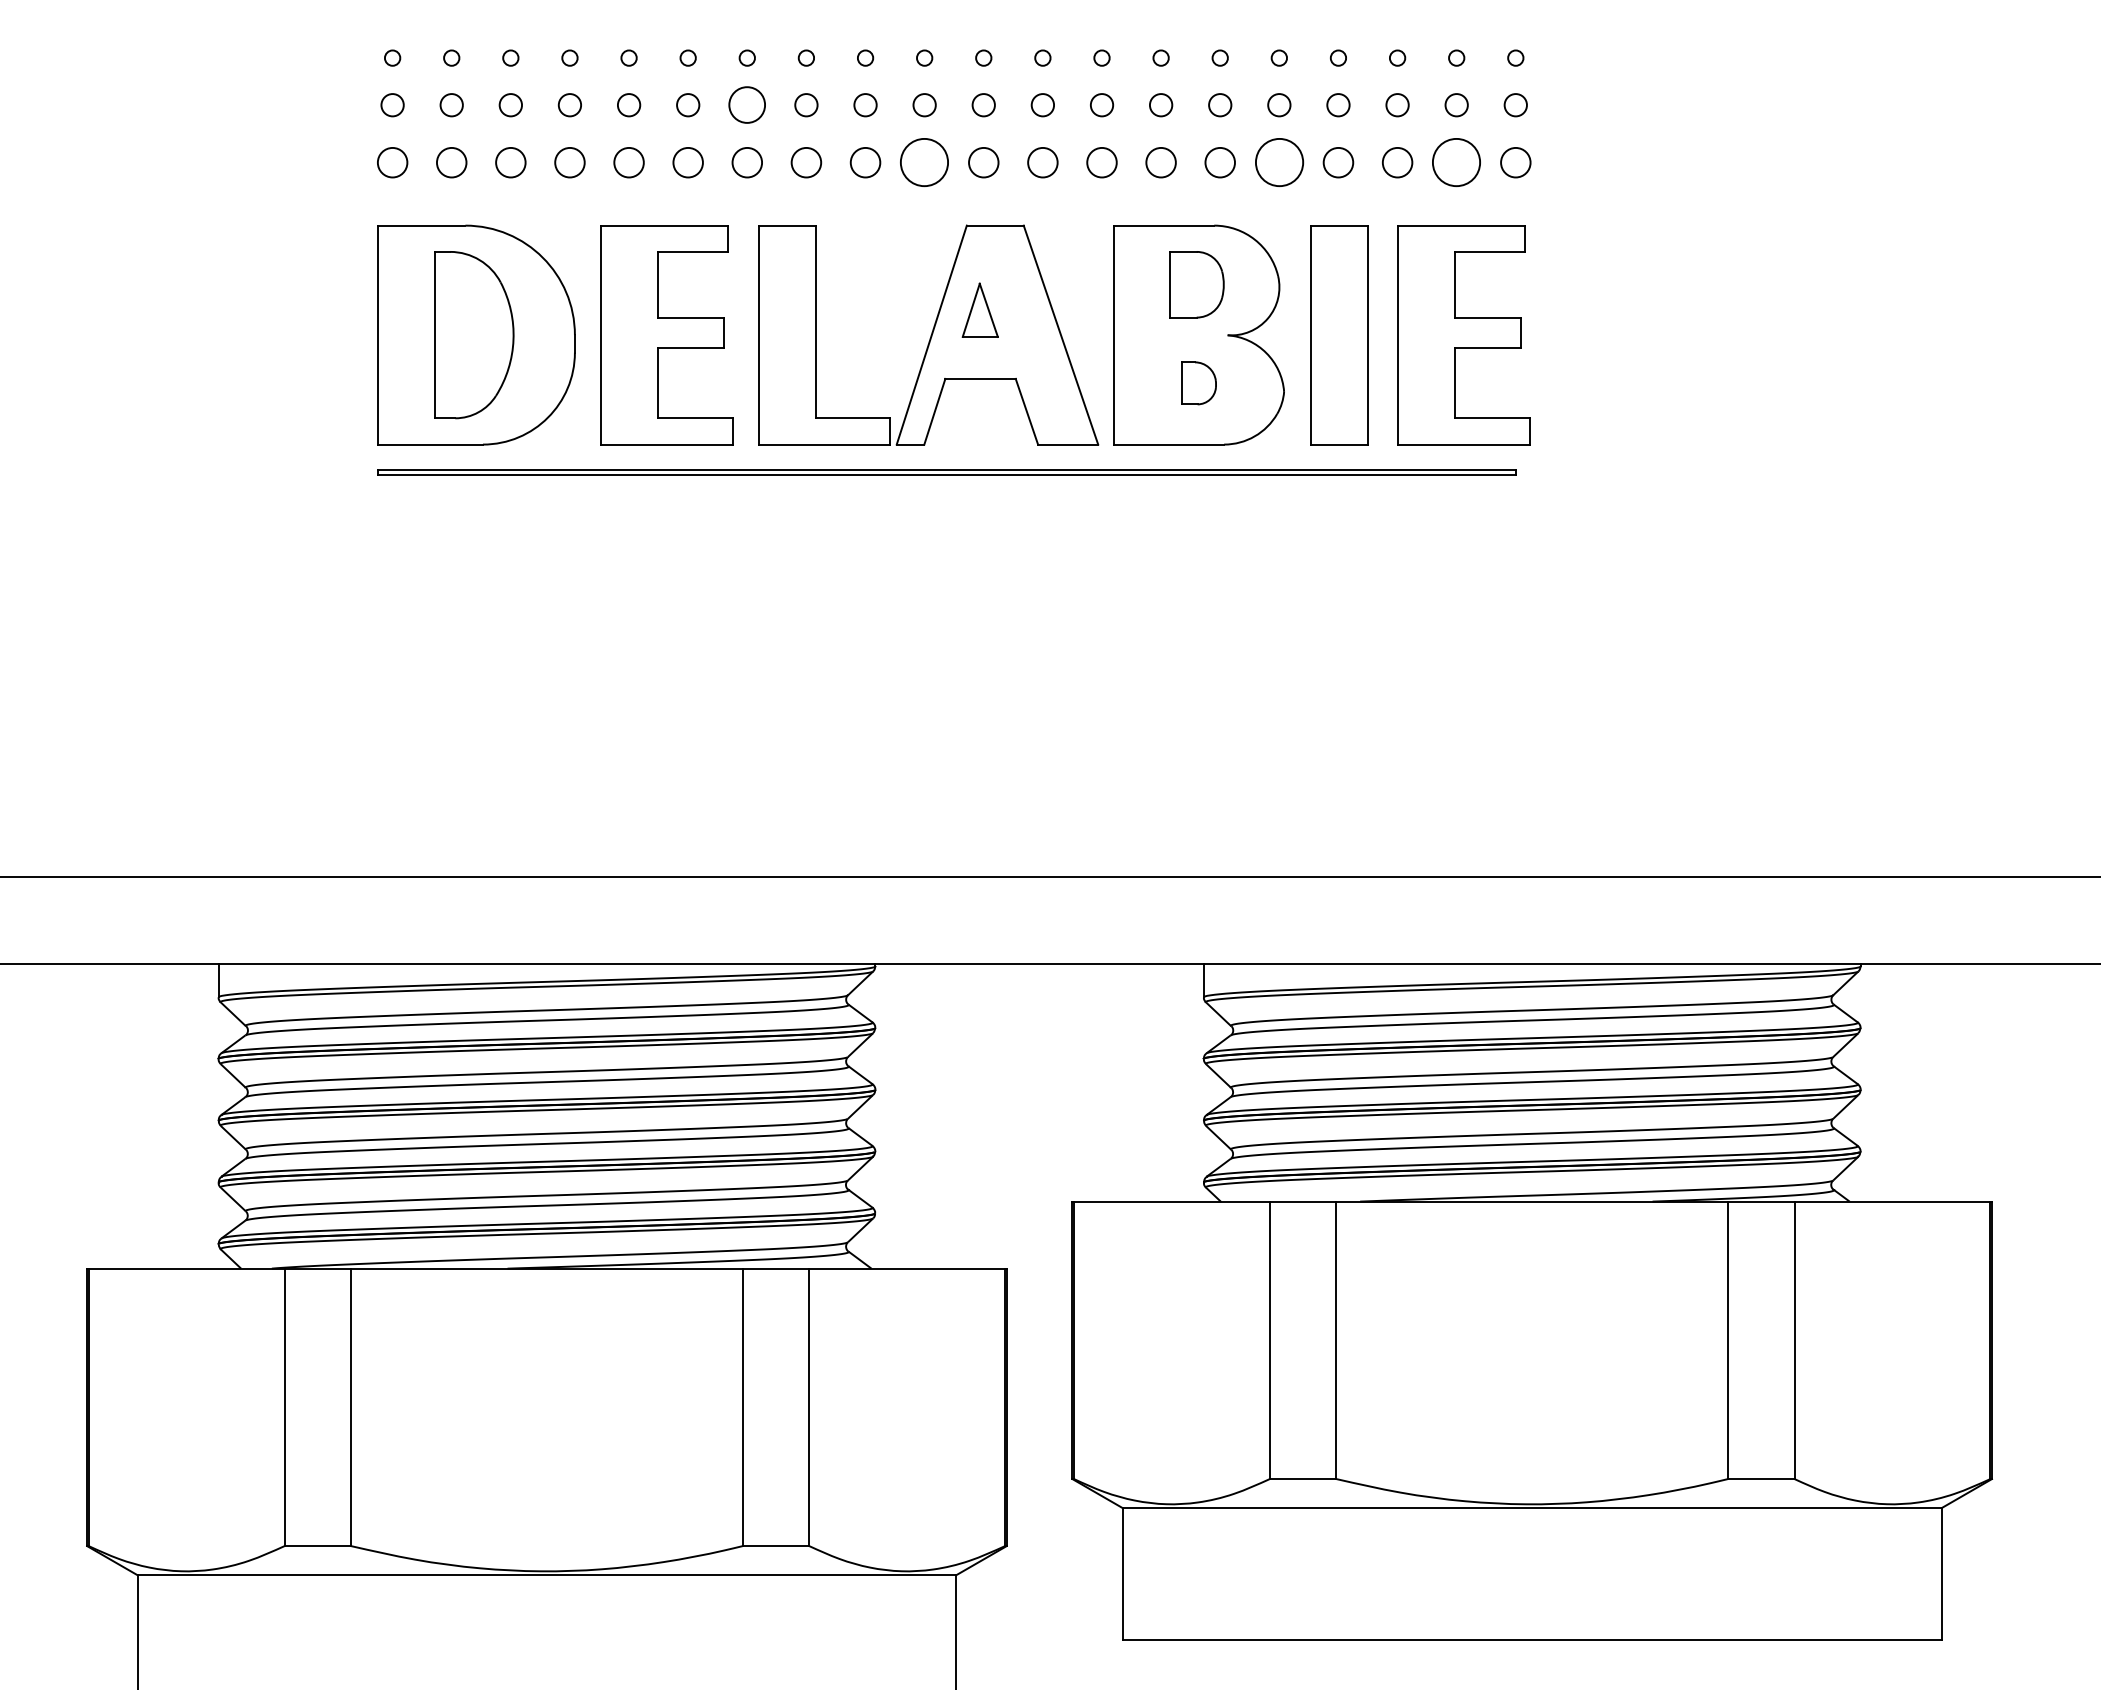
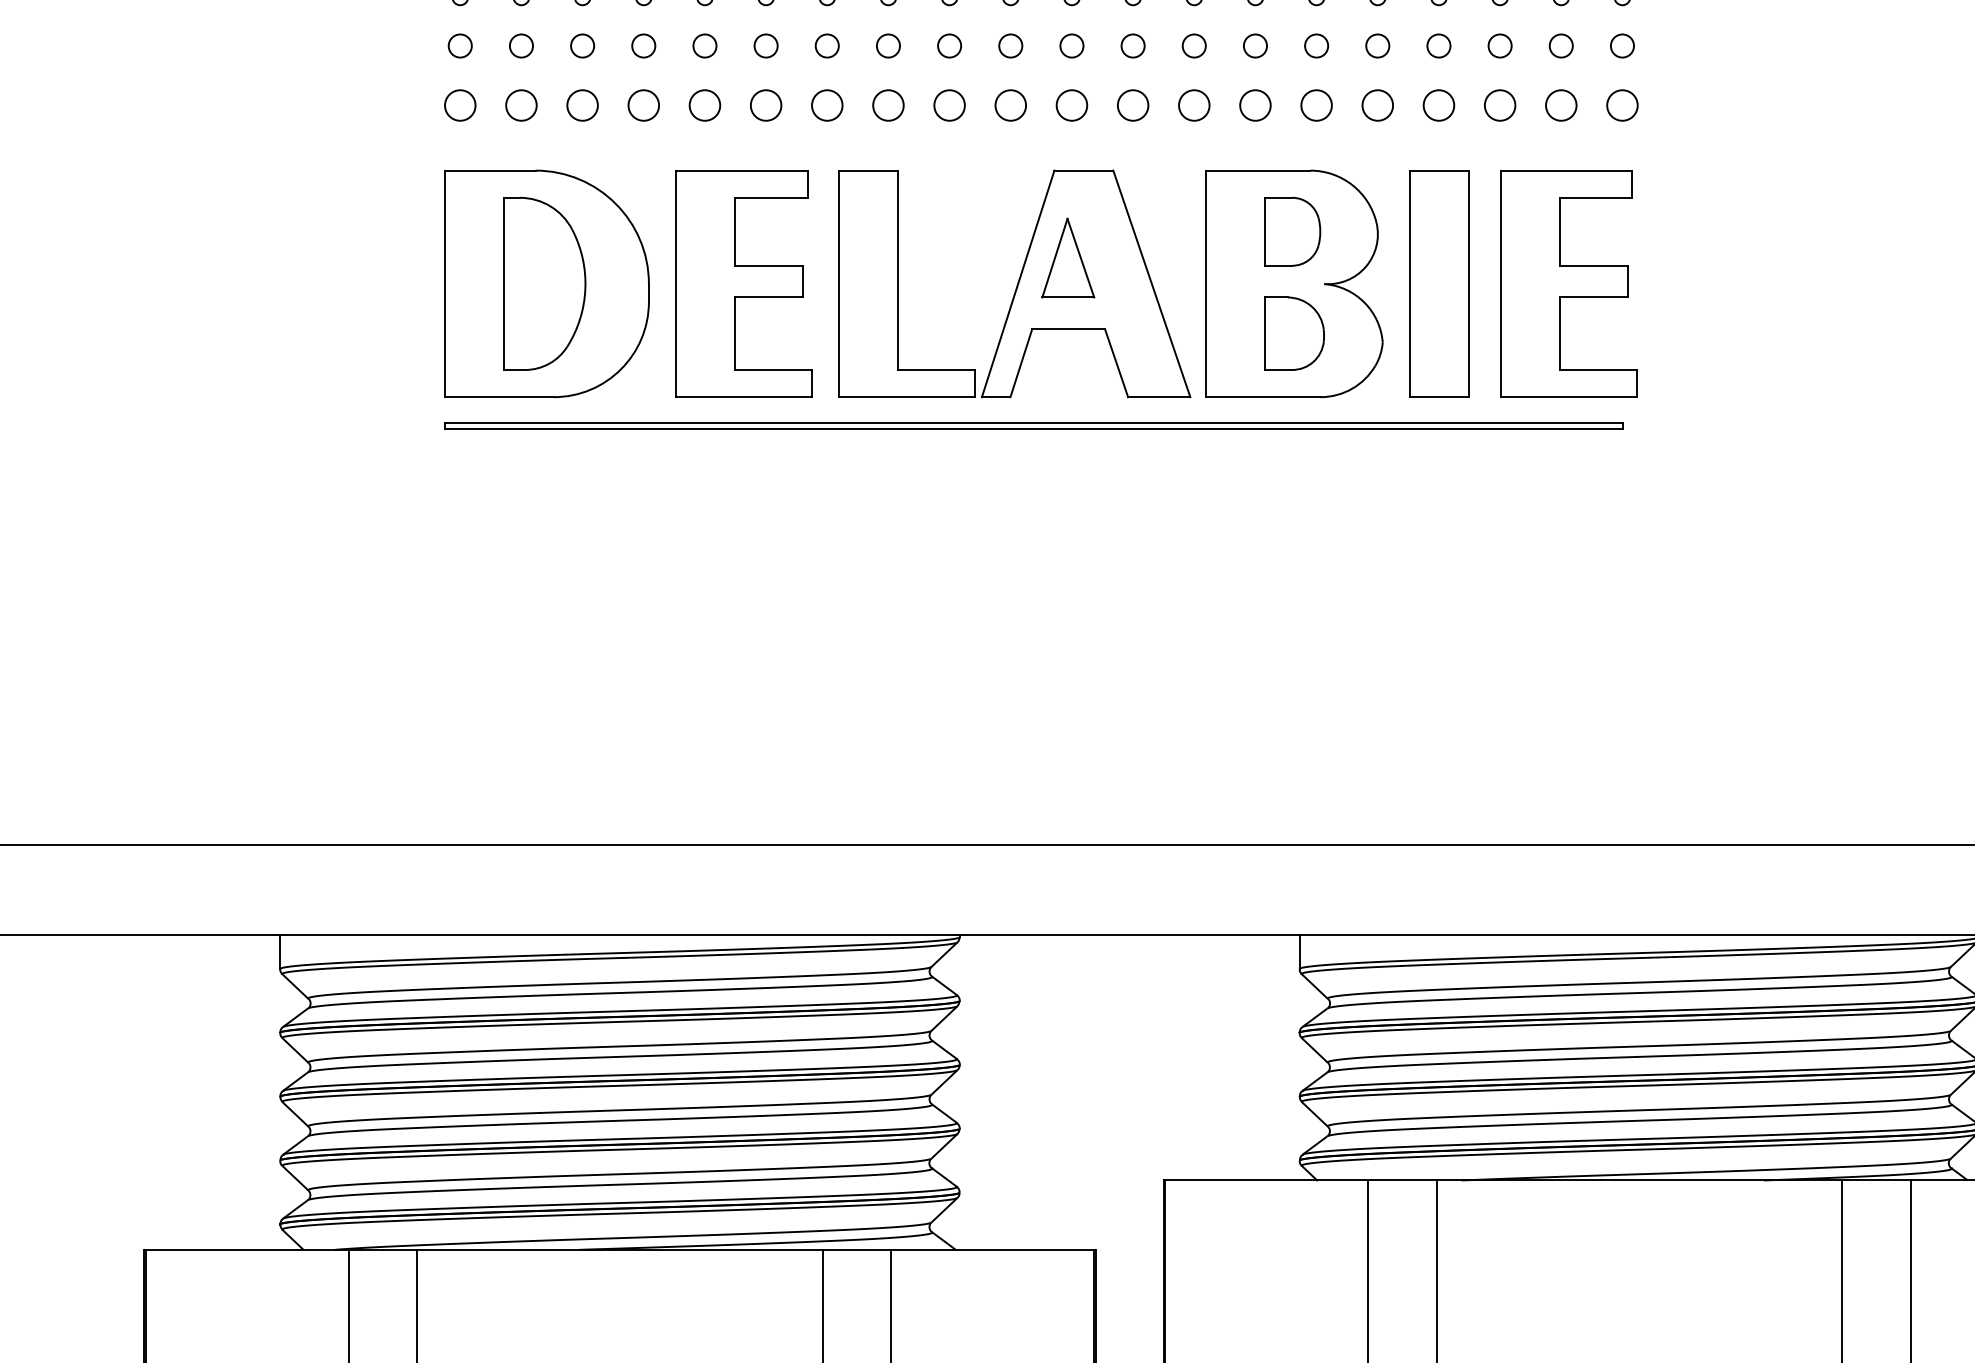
circle: (747, 105) -> (827, 46), size x0.62
circle: (924, 162) -> (1010, 105), size x0.62
circle: (1278, 162) -> (1376, 105), size x0.62
circle: (1456, 162) -> (1561, 105), size x0.62
part: (980, 310) -> (1068, 258), size x1.43
part: (1198, 383) -> (1294, 333), size x1.67

